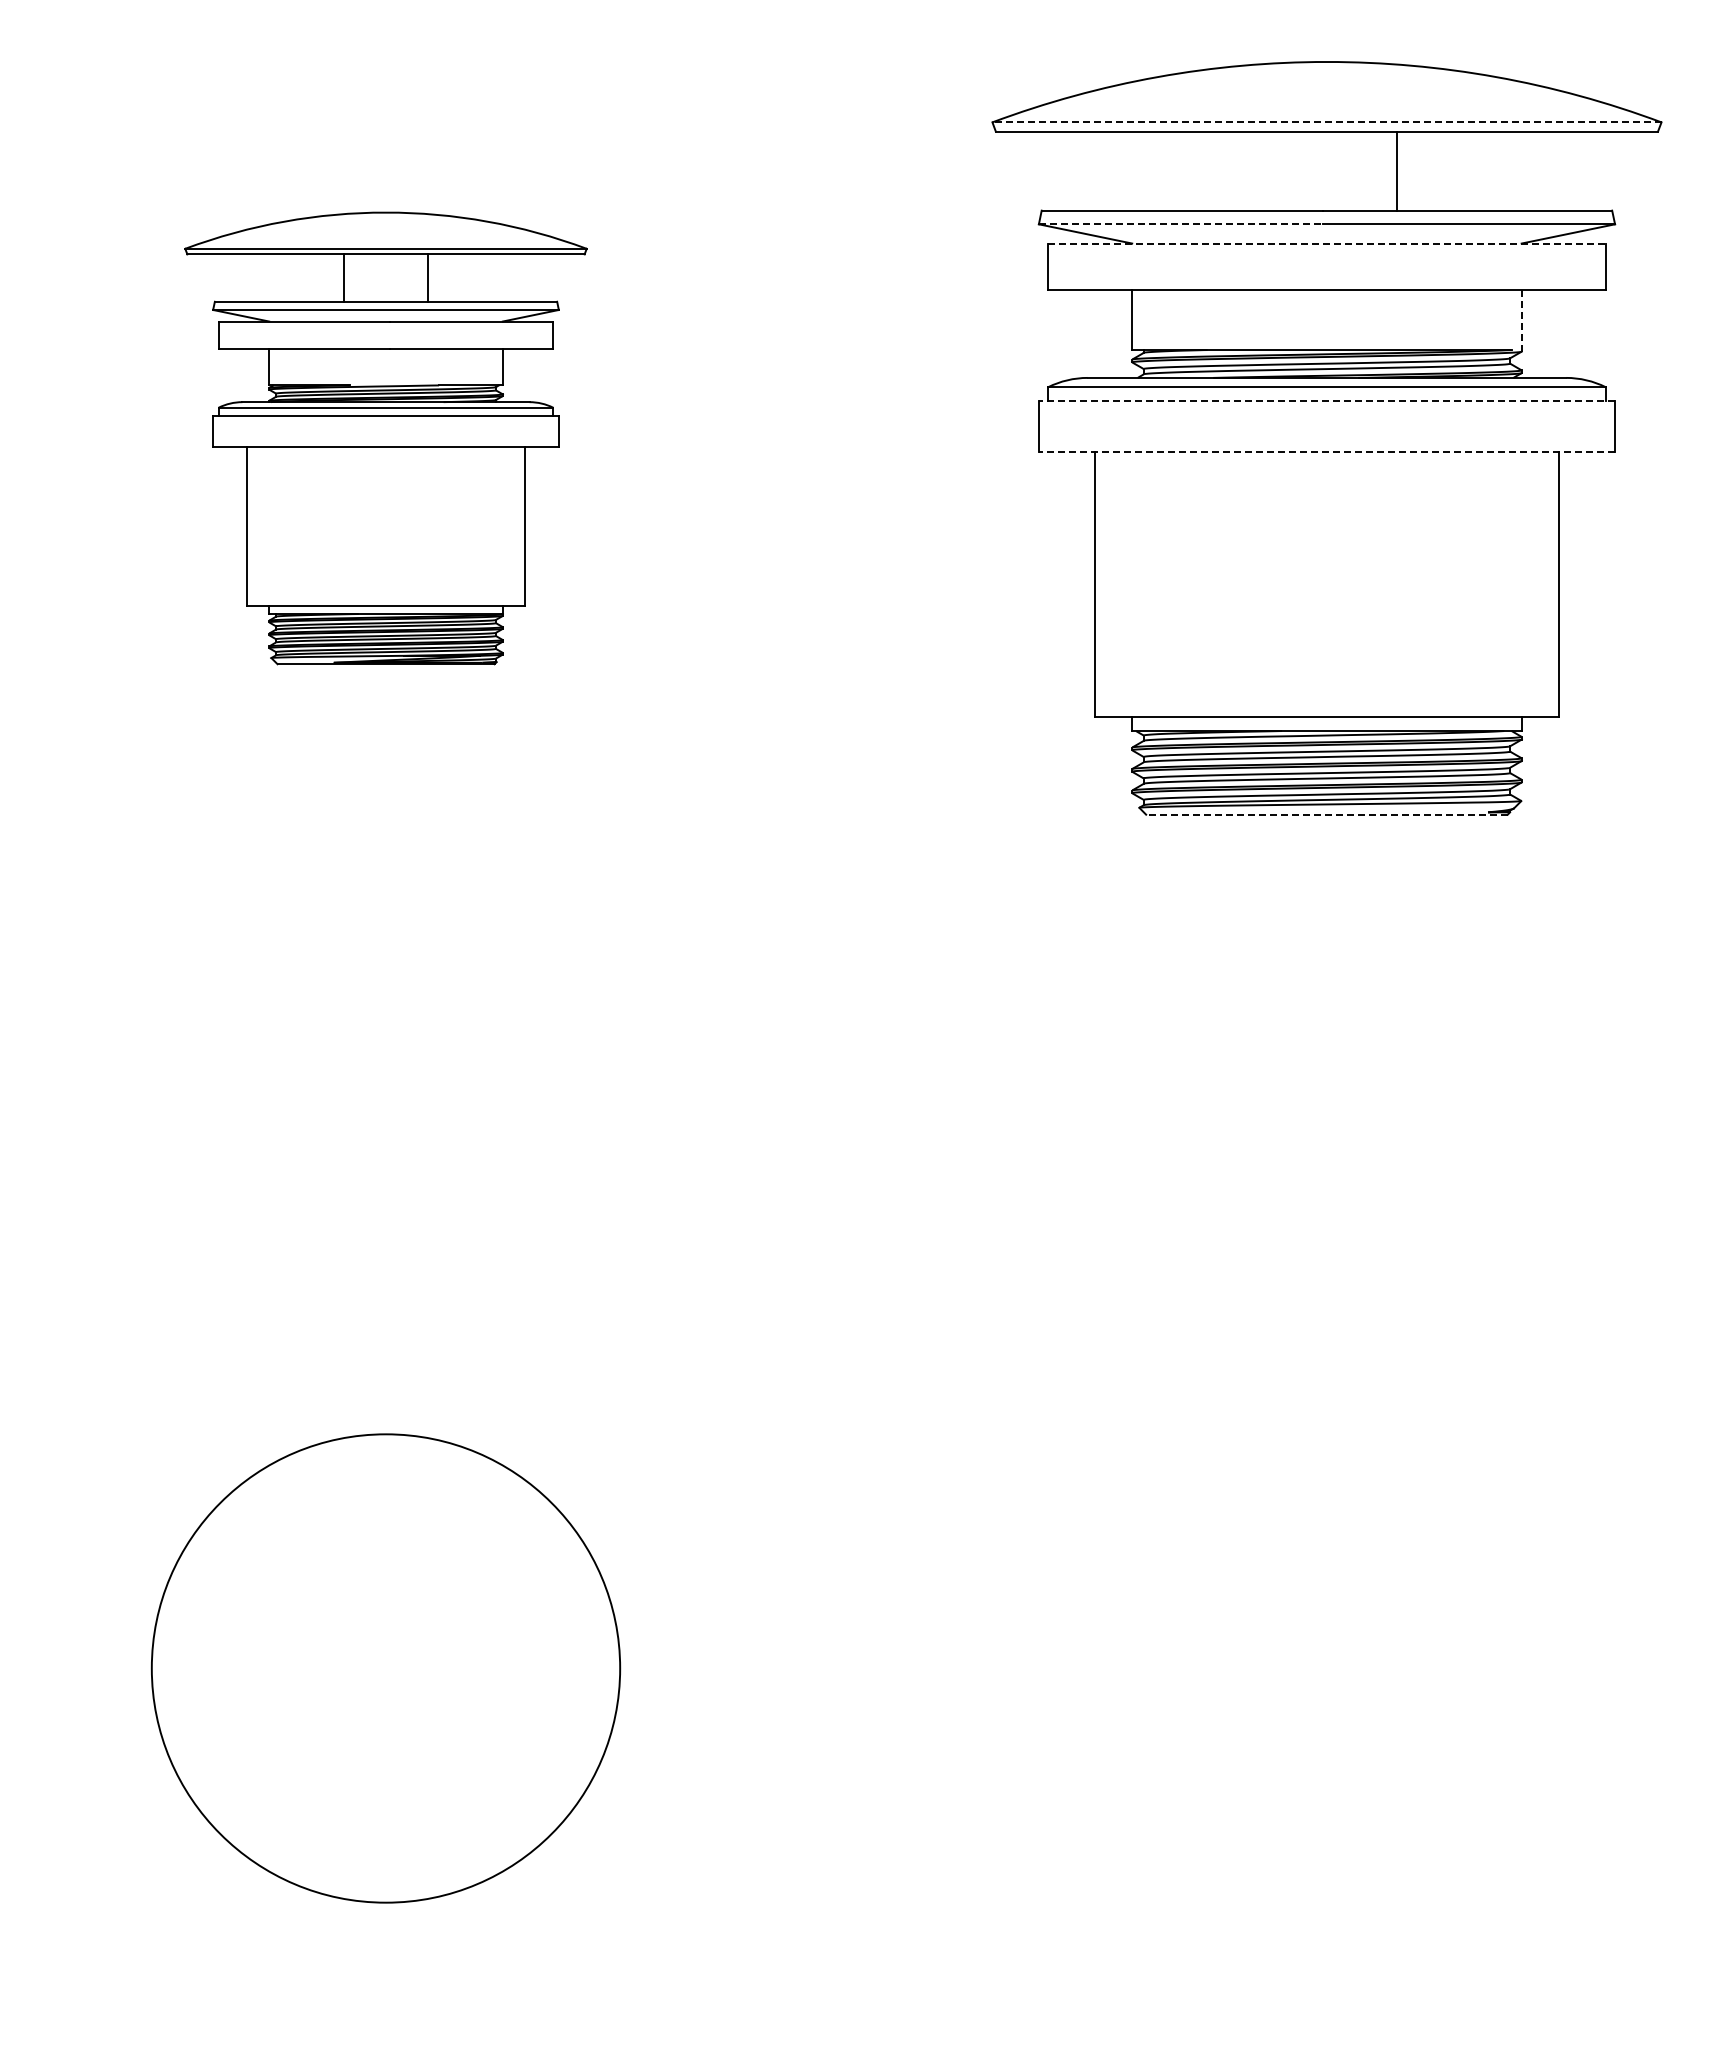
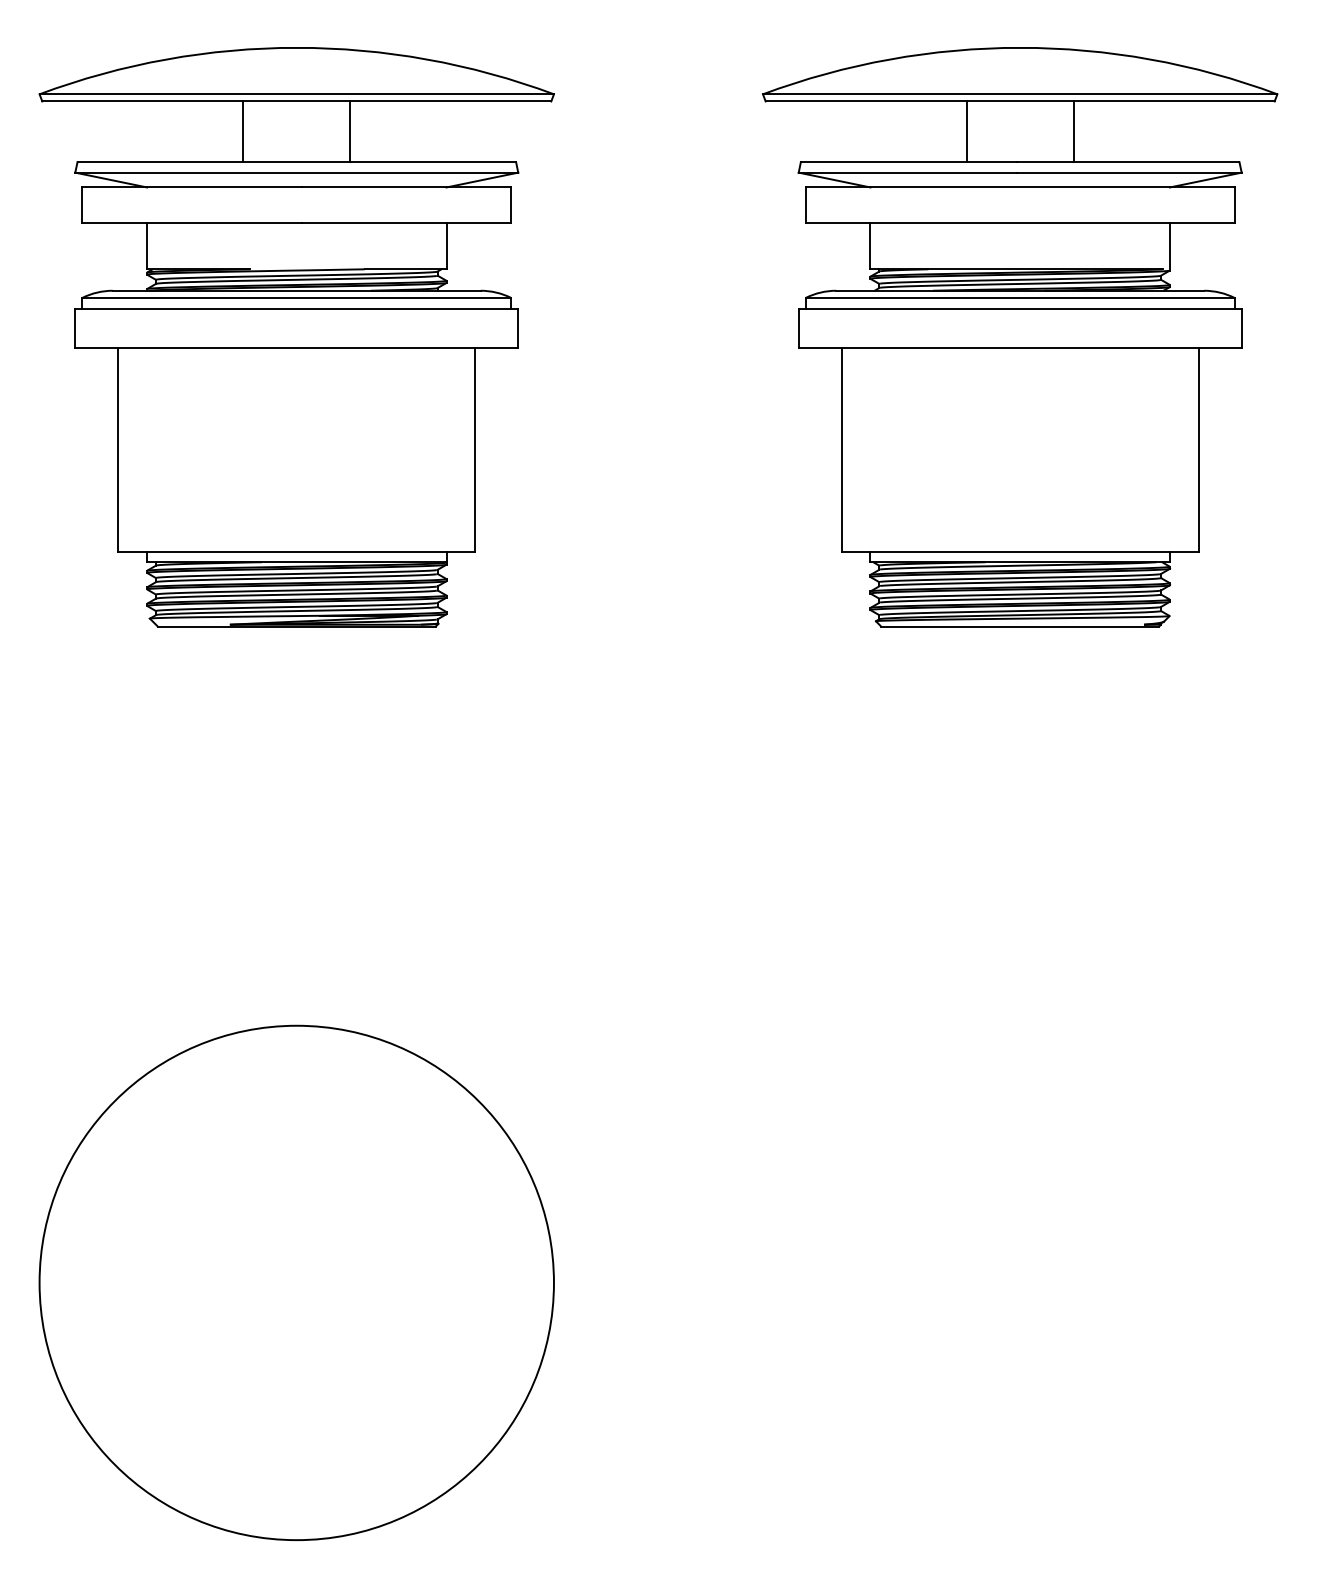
line: (1326, 122) -> (1019, 94), dashed -> solid
line: (1257, 170) -> (966, 131), added
line: (1180, 224) -> (907, 172), dashed -> solid
line: (1326, 243) -> (1019, 187), dashed -> solid
line: (1521, 320) -> (1169, 246), dashed -> solid
line: (1326, 401) -> (1019, 308), dashed -> solid
part: (385, 438) -> (296, 337), size x1.67
line: (1326, 452) -> (1019, 348), dashed -> solid
line: (1326, 814) -> (1019, 626), dashed -> solid
circle: (385, 1668) -> (296, 1282), size x1.43

